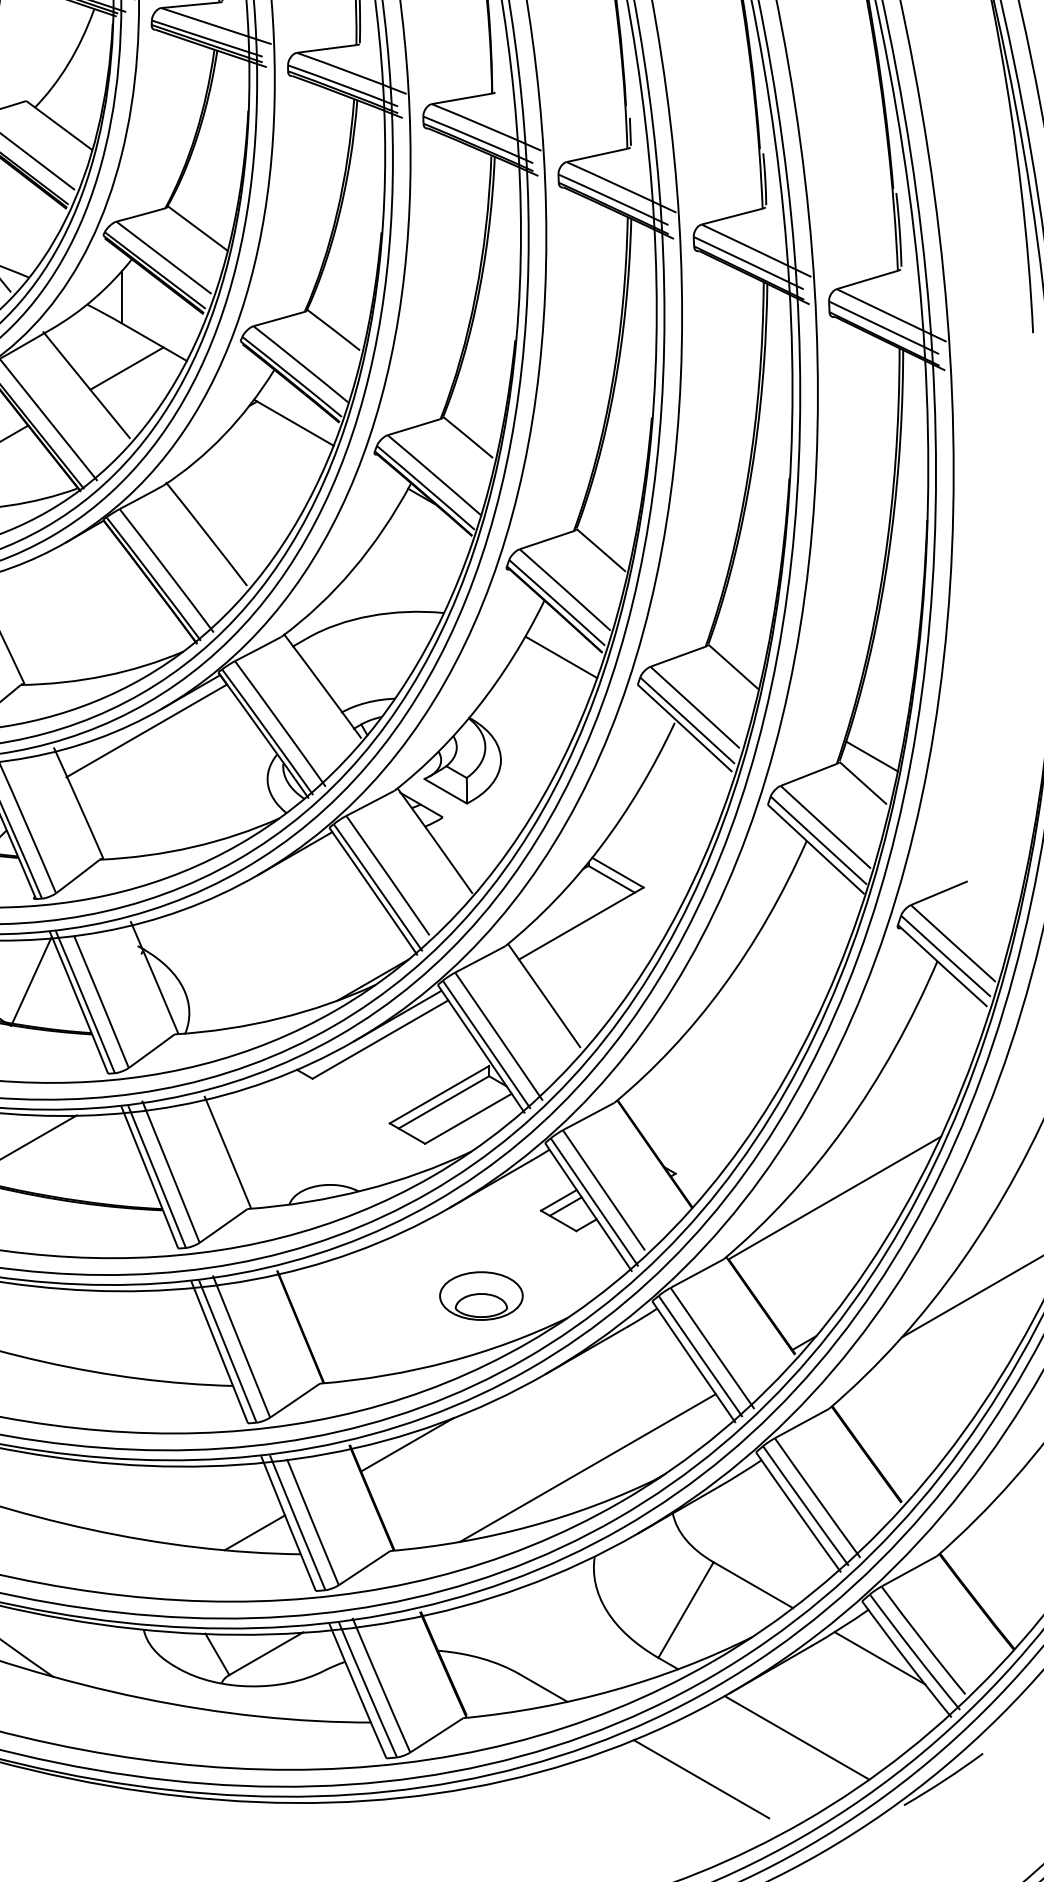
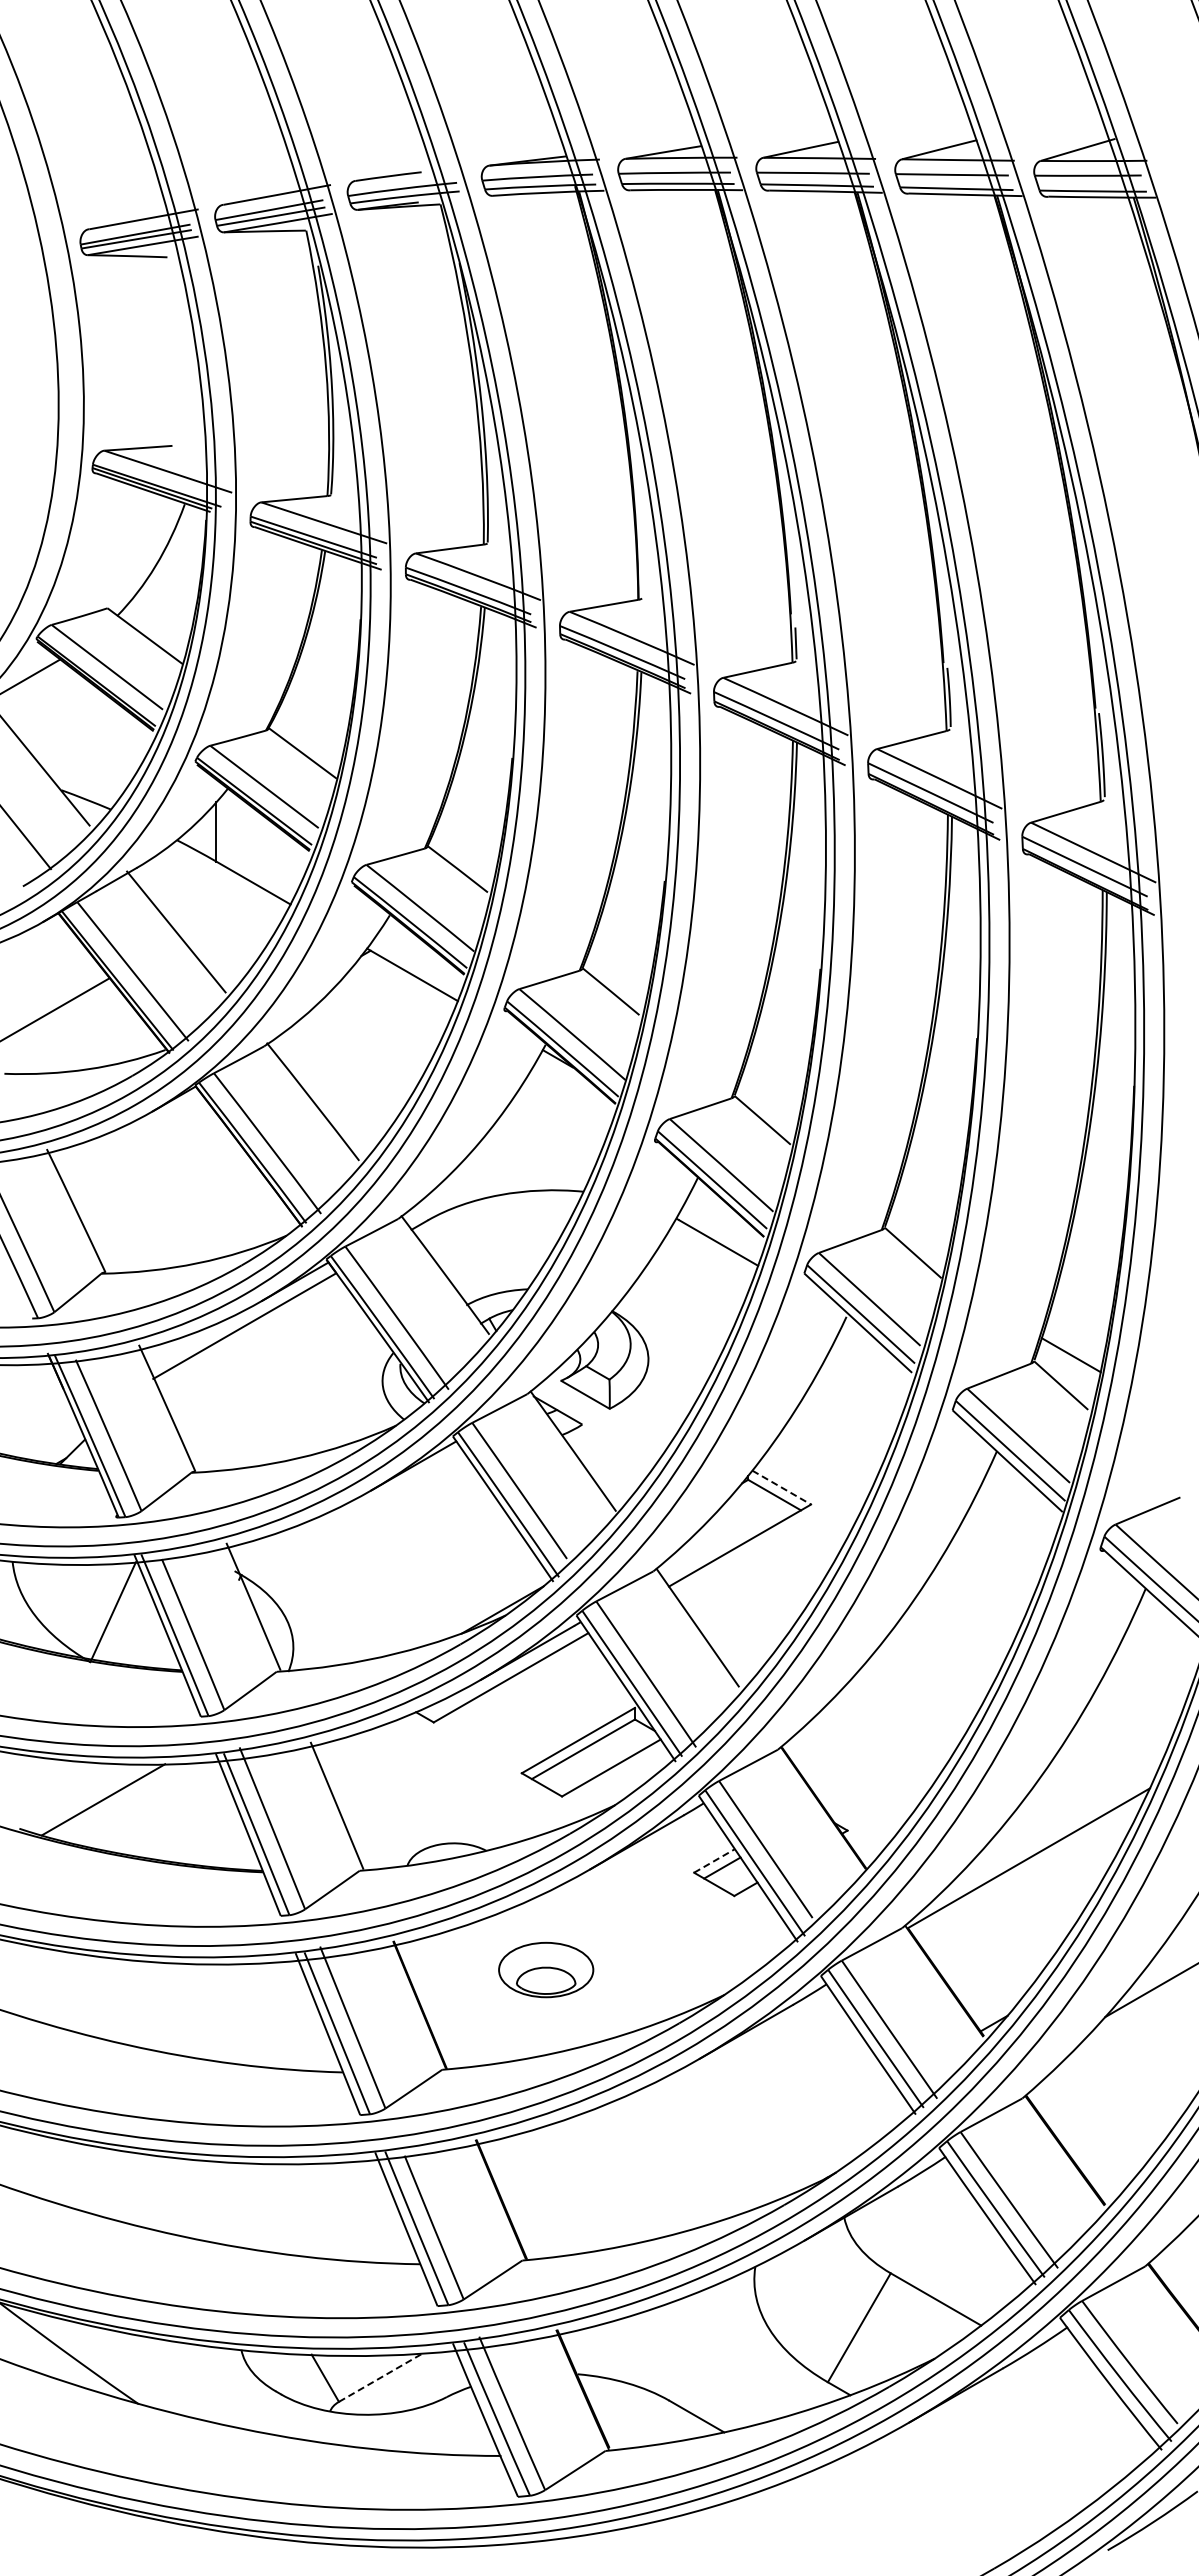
line: (127, 368) -> (222, 913), removed
line: (617, 872) -> (781, 1487), solid -> dashed
line: (558, 1199) -> (714, 1860), solid -> dashed
part: (481, 1295) -> (546, 1969), moved
line: (407, 1443) -> (541, 2138), removed
line: (587, 1467) -> (747, 2165), removed
line: (254, 1532) -> (367, 2239), removed
line: (266, 1653) -> (381, 2377), solid -> dashed
line: (880, 1658) -> (1080, 2382), removed
line: (796, 1737) -> (985, 2473), removed
line: (701, 1779) -> (876, 2520), removed

